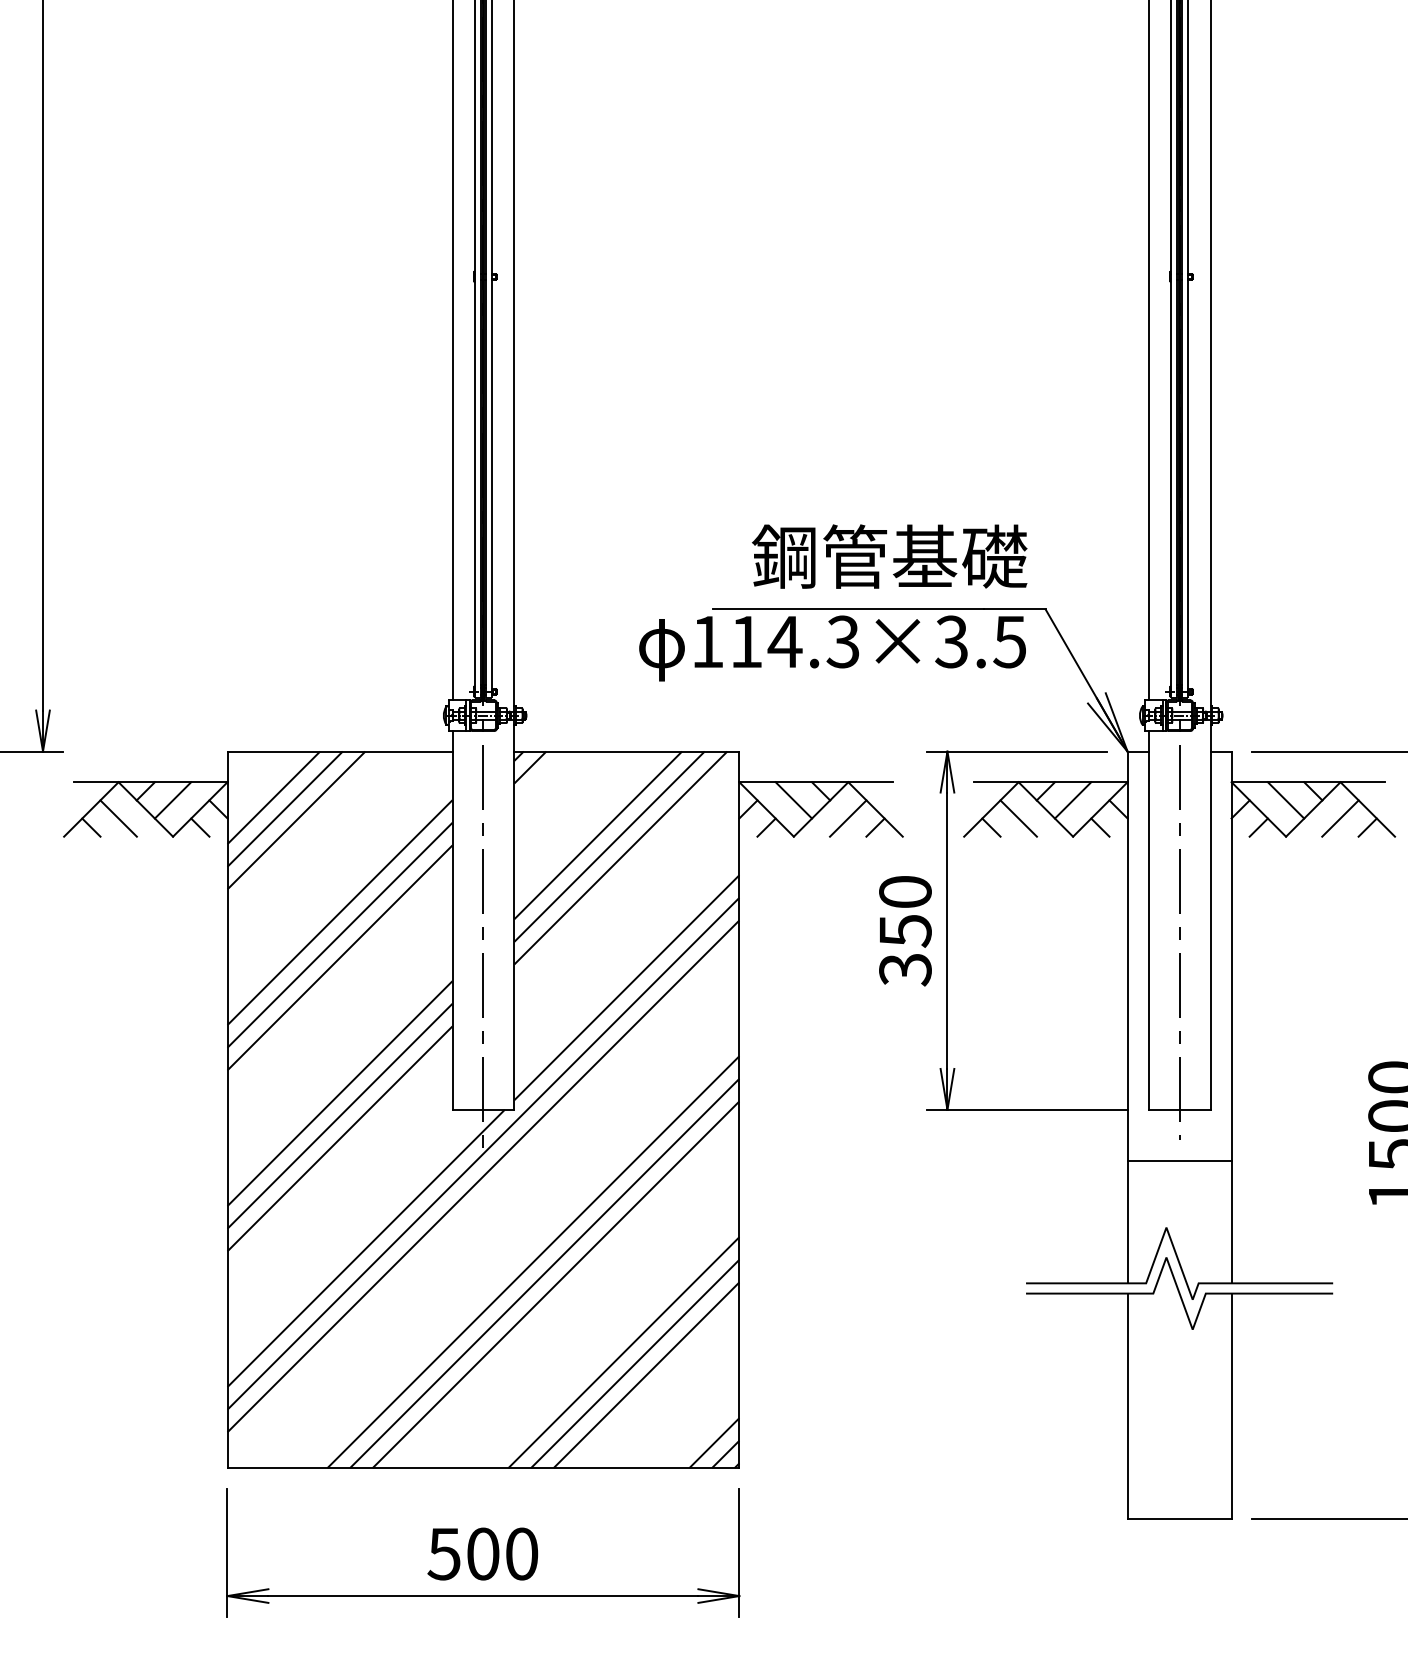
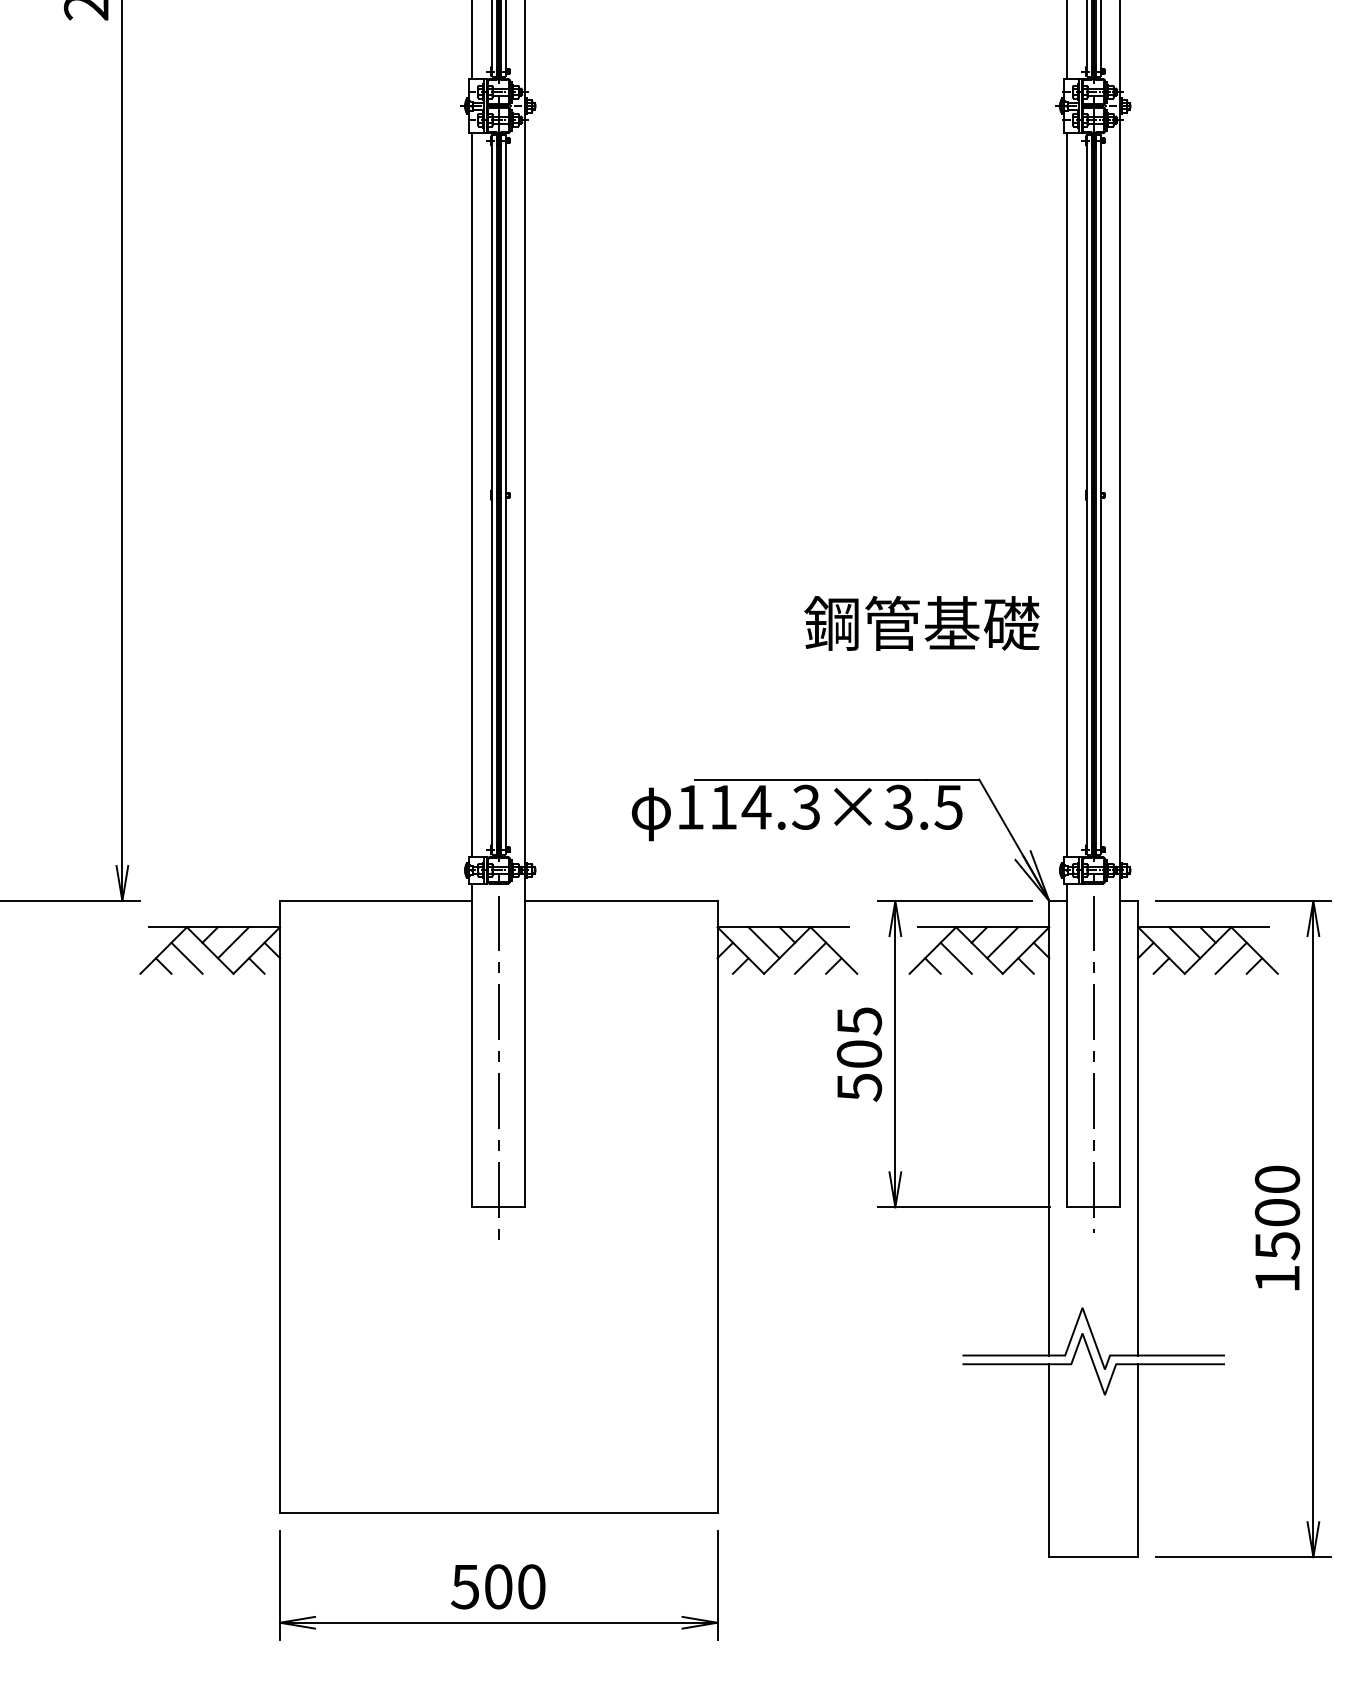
text: (889, 556) -> (921, 623), moved
text: (905, 931) -> (859, 1054), 350 -> 505
hatch: (483, 1110) -> (498, 1207), removed
line: (1179, 1160) -> (1093, 1250), removed

